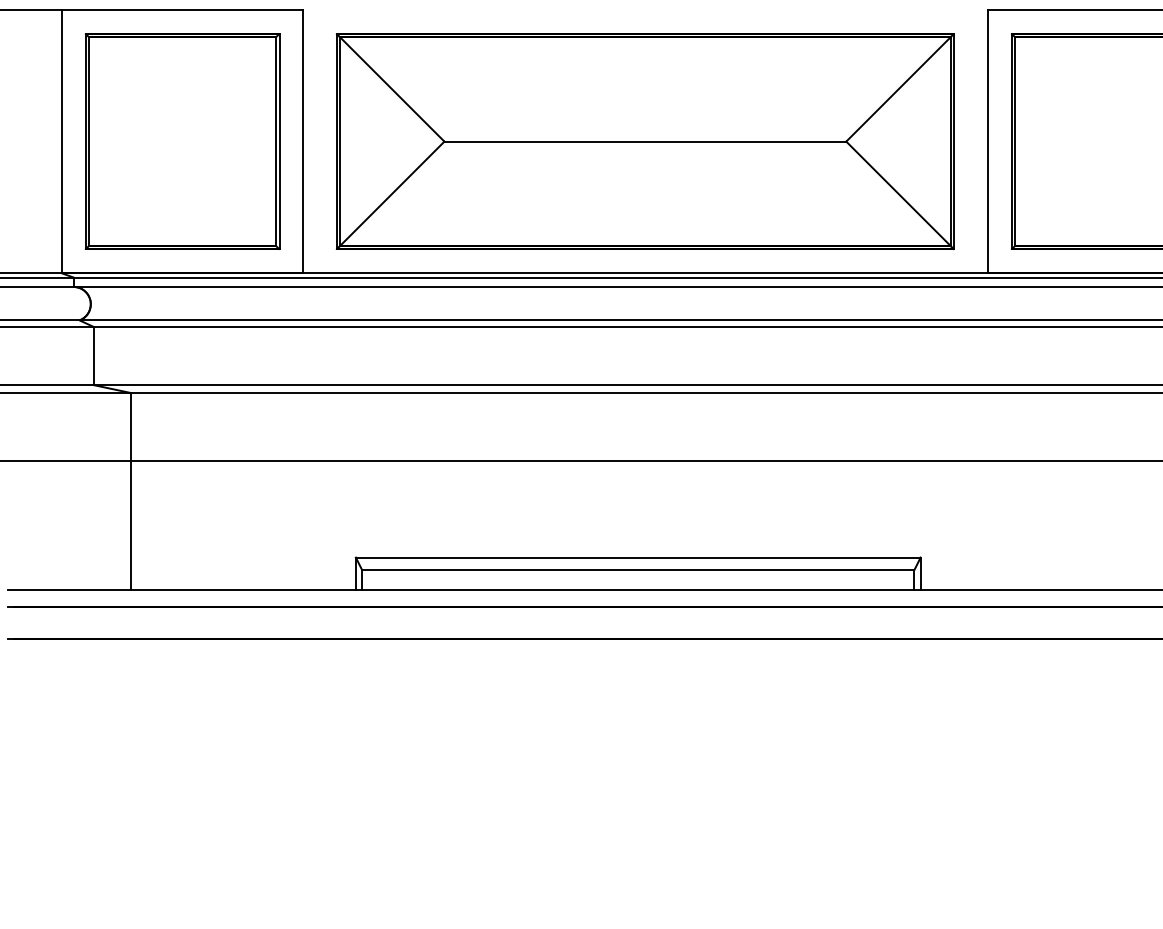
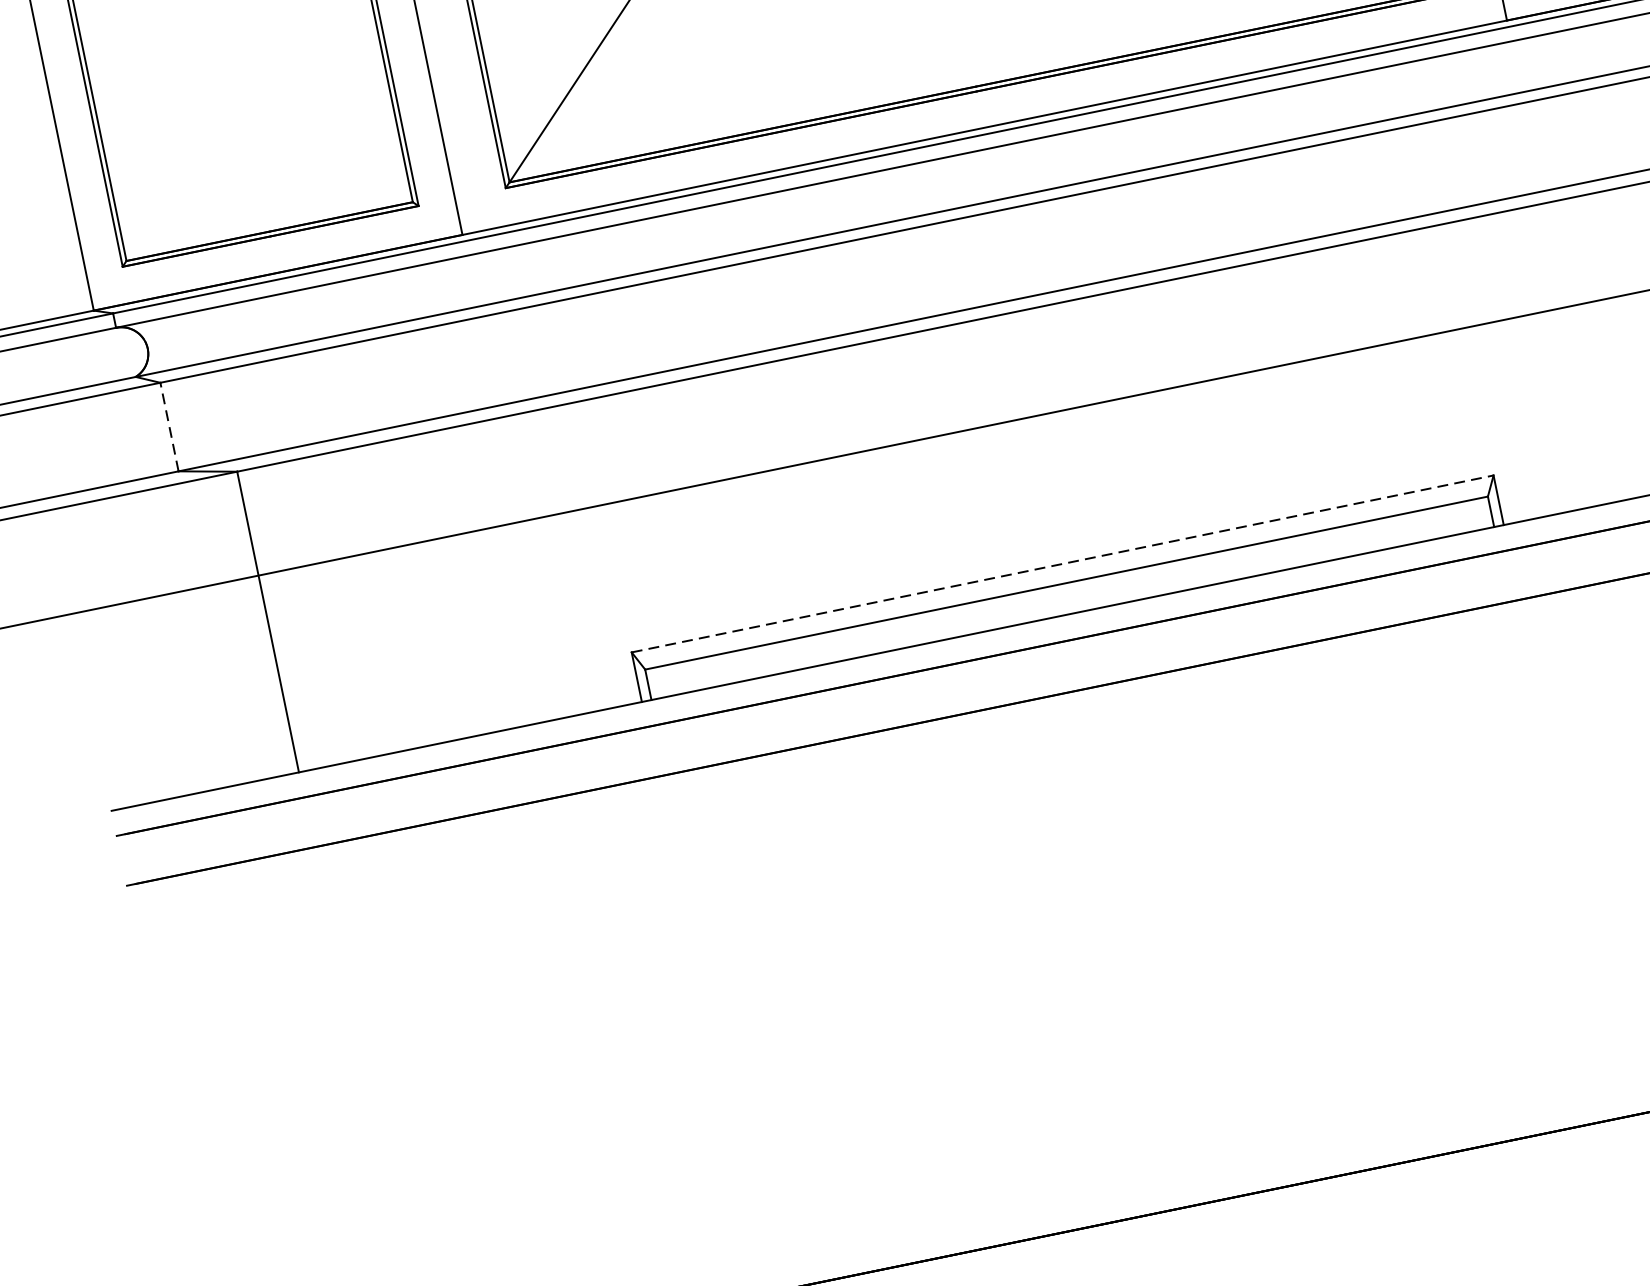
line: (94, 355) -> (169, 425), solid -> dashed
line: (638, 557) -> (1062, 563), solid -> dashed

